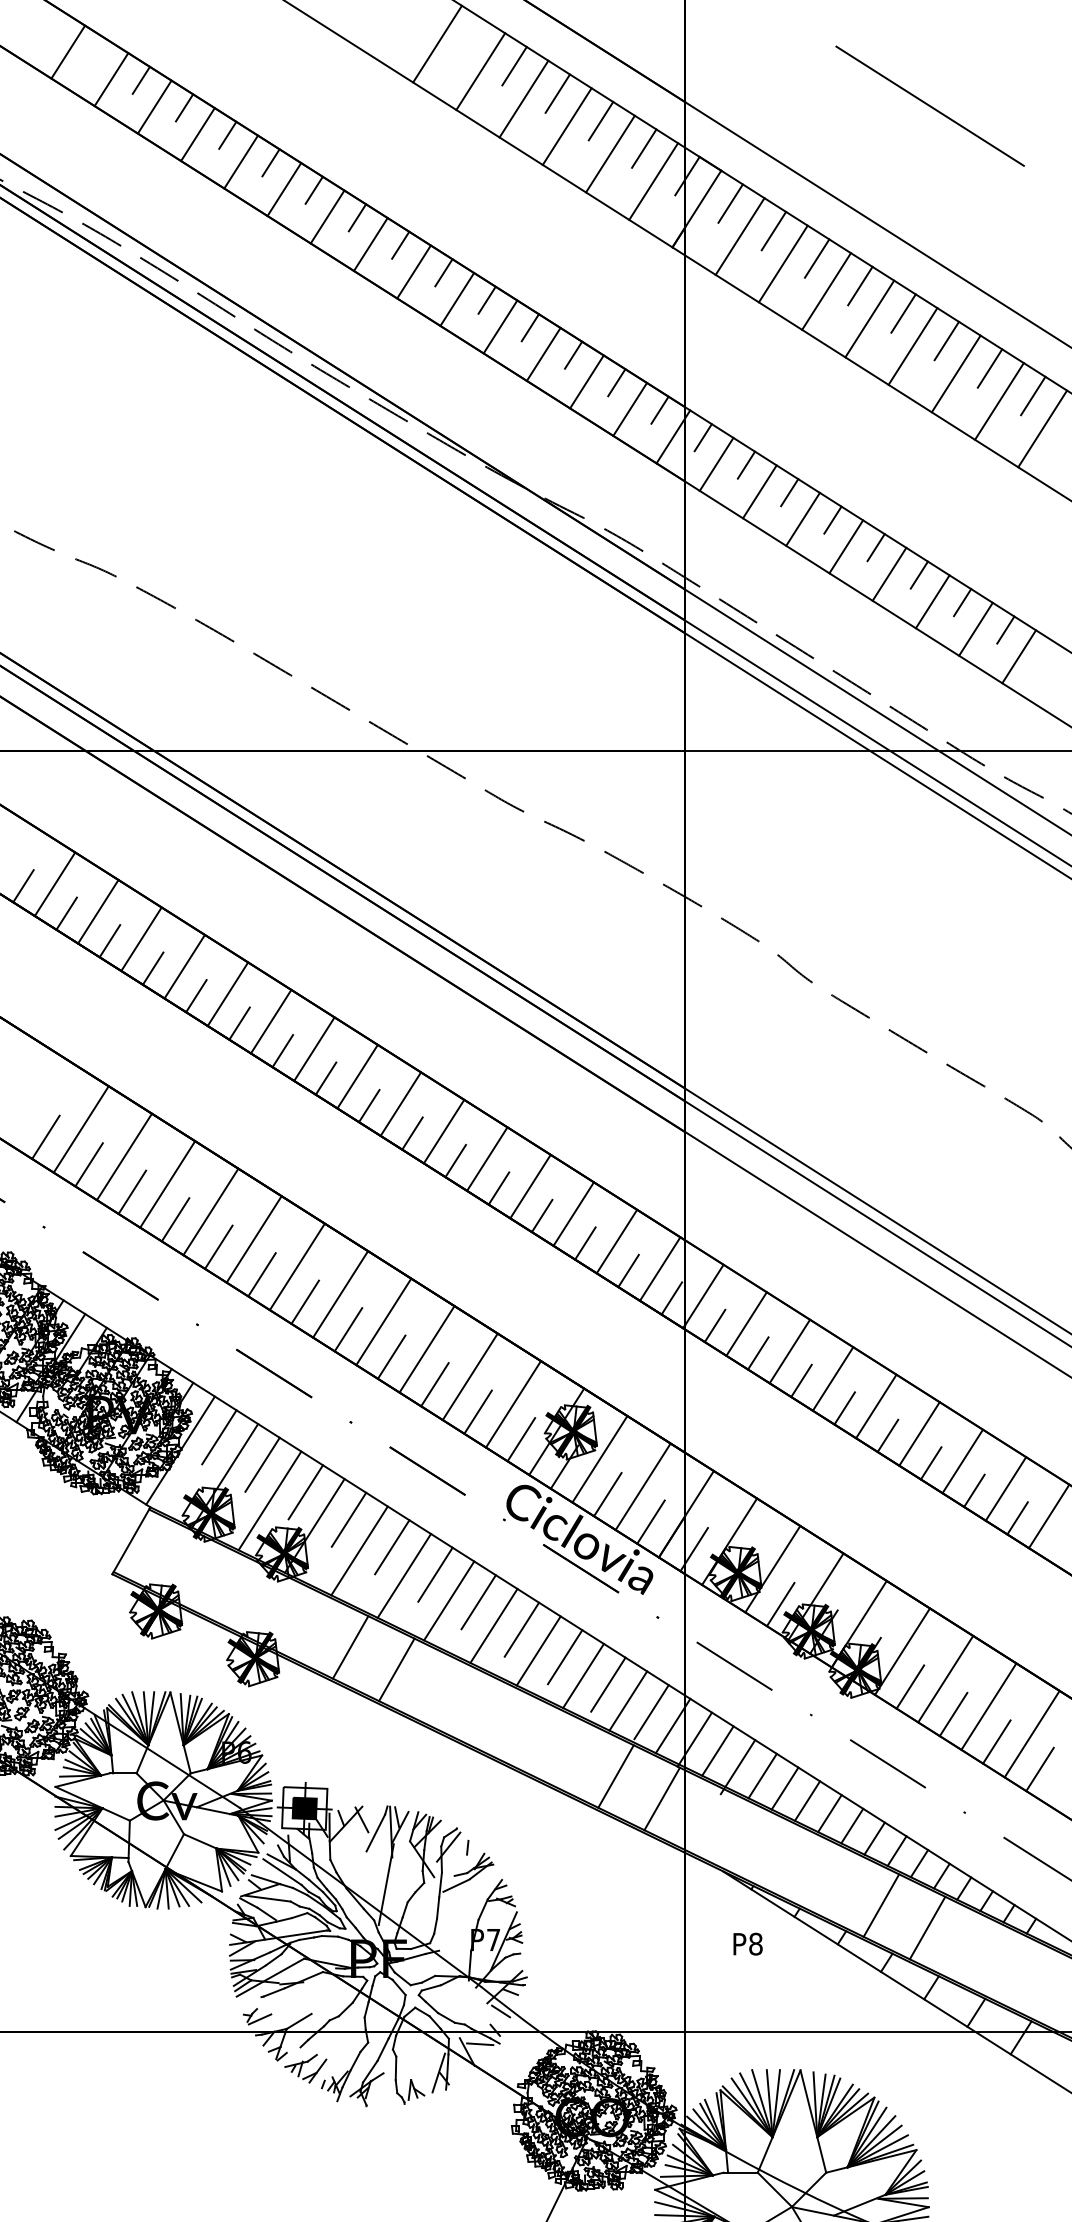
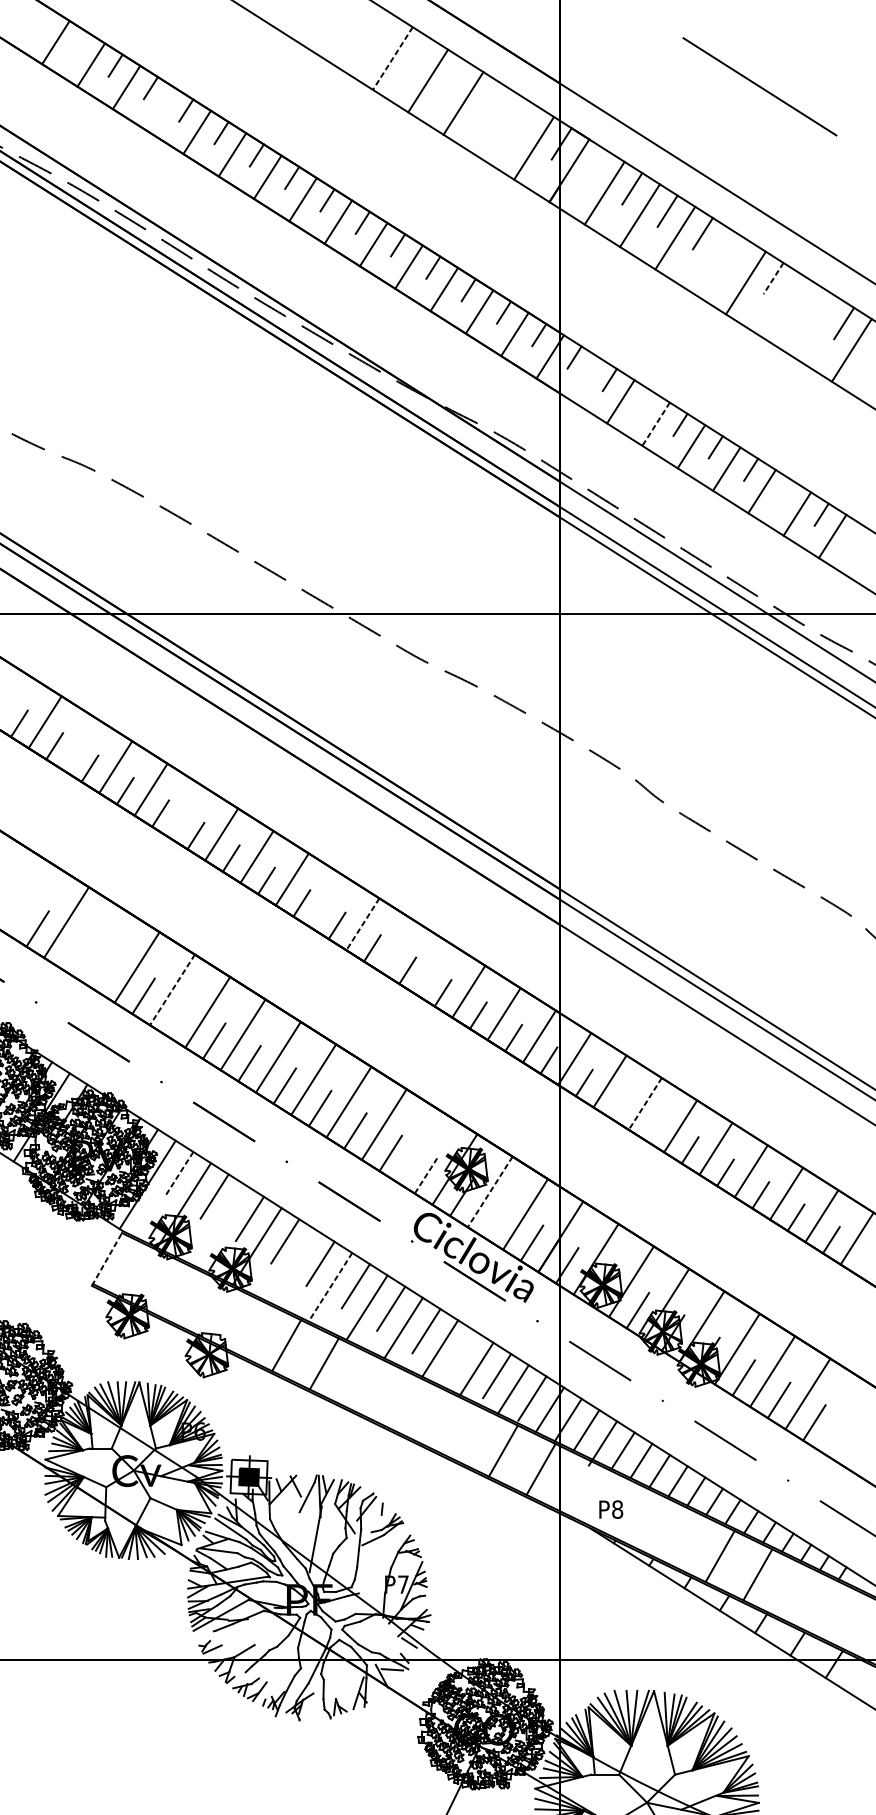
line: (437, 43) -> (357, 35), removed
line: (514, 66) -> (420, 54), removed
line: (480, 72) -> (392, 59), solid -> dashed
line: (557, 93) -> (455, 76), removed
line: (600, 120) -> (490, 98), removed
line: (197, 134) -> (161, 109), removed
line: (644, 148) -> (526, 121), removed
line: (610, 153) -> (498, 125), removed
line: (730, 203) -> (596, 166), removed
line: (903, 313) -> (738, 256), removed
line: (869, 318) -> (710, 260), removed
line: (946, 341) -> (773, 278), solid -> dashed
line: (989, 368) -> (808, 301), removed
line: (955, 373) -> (780, 305), removed
line: (999, 401) -> (816, 327), removed
line: (716, 463) -> (585, 378), removed
line: (789, 492) -> (645, 402), removed
line: (802, 519) -> (655, 424), solid -> dashed
line: (962, 602) -> (786, 492), removed
line: (98, 911) -> (80, 744), removed
line: (227, 993) -> (186, 811), removed
line: (400, 1103) -> (327, 901), removed
line: (444, 1131) -> (363, 924), solid -> dashed
line: (124, 1156) -> (101, 944), removed
line: (487, 1158) -> (398, 946), removed
line: (88, 1164) -> (72, 951), removed
line: (530, 1186) -> (433, 969), removed
line: (132, 1191) -> (108, 973), removed
line: (210, 1212) -> (172, 990), solid -> dashed
line: (218, 1246) -> (178, 1018), removed
line: (789, 1351) -> (645, 1103), solid -> dashed
line: (758, 1353) -> (619, 1105), removed
line: (801, 1380) -> (654, 1127), removed
line: (513, 1404) -> (419, 1147), removed
line: (219, 1437) -> (179, 1174), solid -> dashed
line: (521, 1439) -> (426, 1175), solid -> dashed
line: (599, 1459) -> (489, 1192), solid -> dashed
line: (607, 1494) -> (496, 1220), removed
line: (269, 1500) -> (220, 1225), removed
line: (131, 1540) -> (107, 1258), solid -> dashed
line: (359, 1550) -> (293, 1266), removed
line: (404, 1575) -> (330, 1286), solid -> dashed
fill: (809, 1628) -> (661, 1330), removed
fill: (254, 1657) -> (208, 1353), removed
line: (564, 1657) -> (461, 1353), removed
line: (1031, 1733) -> (842, 1415), removed
line: (1039, 1769) -> (849, 1445), removed
text: (747, 1943) -> (610, 1509), moved

